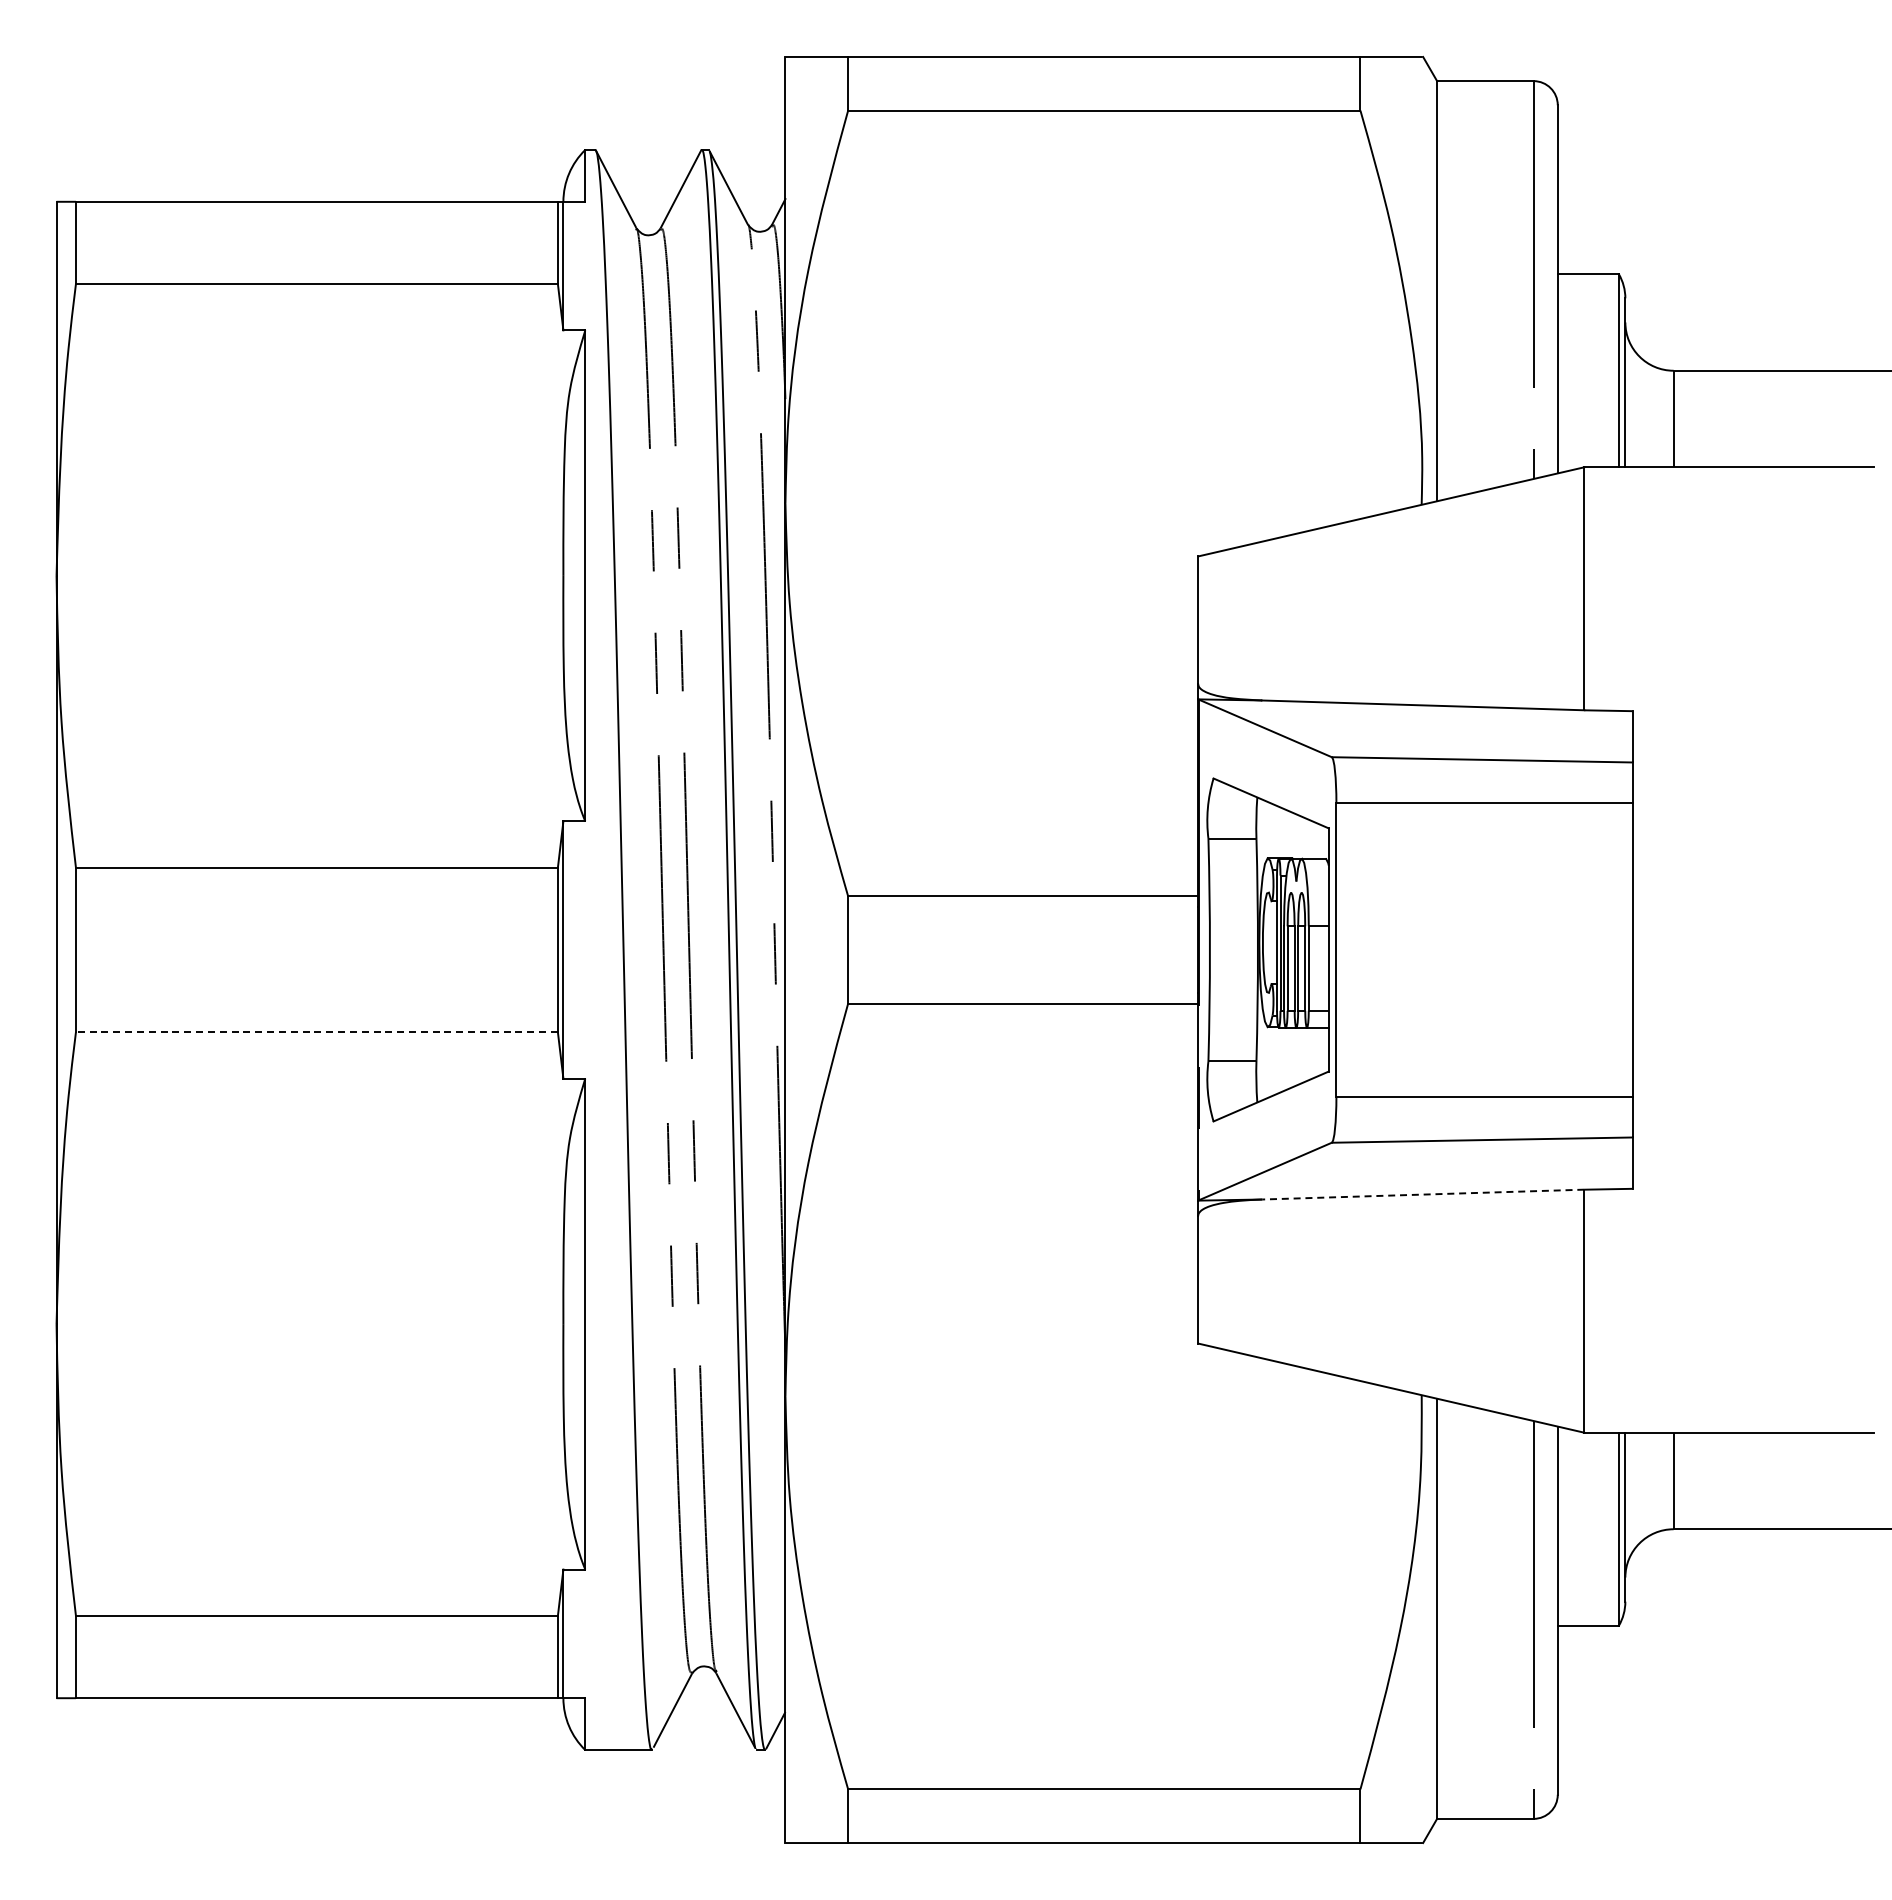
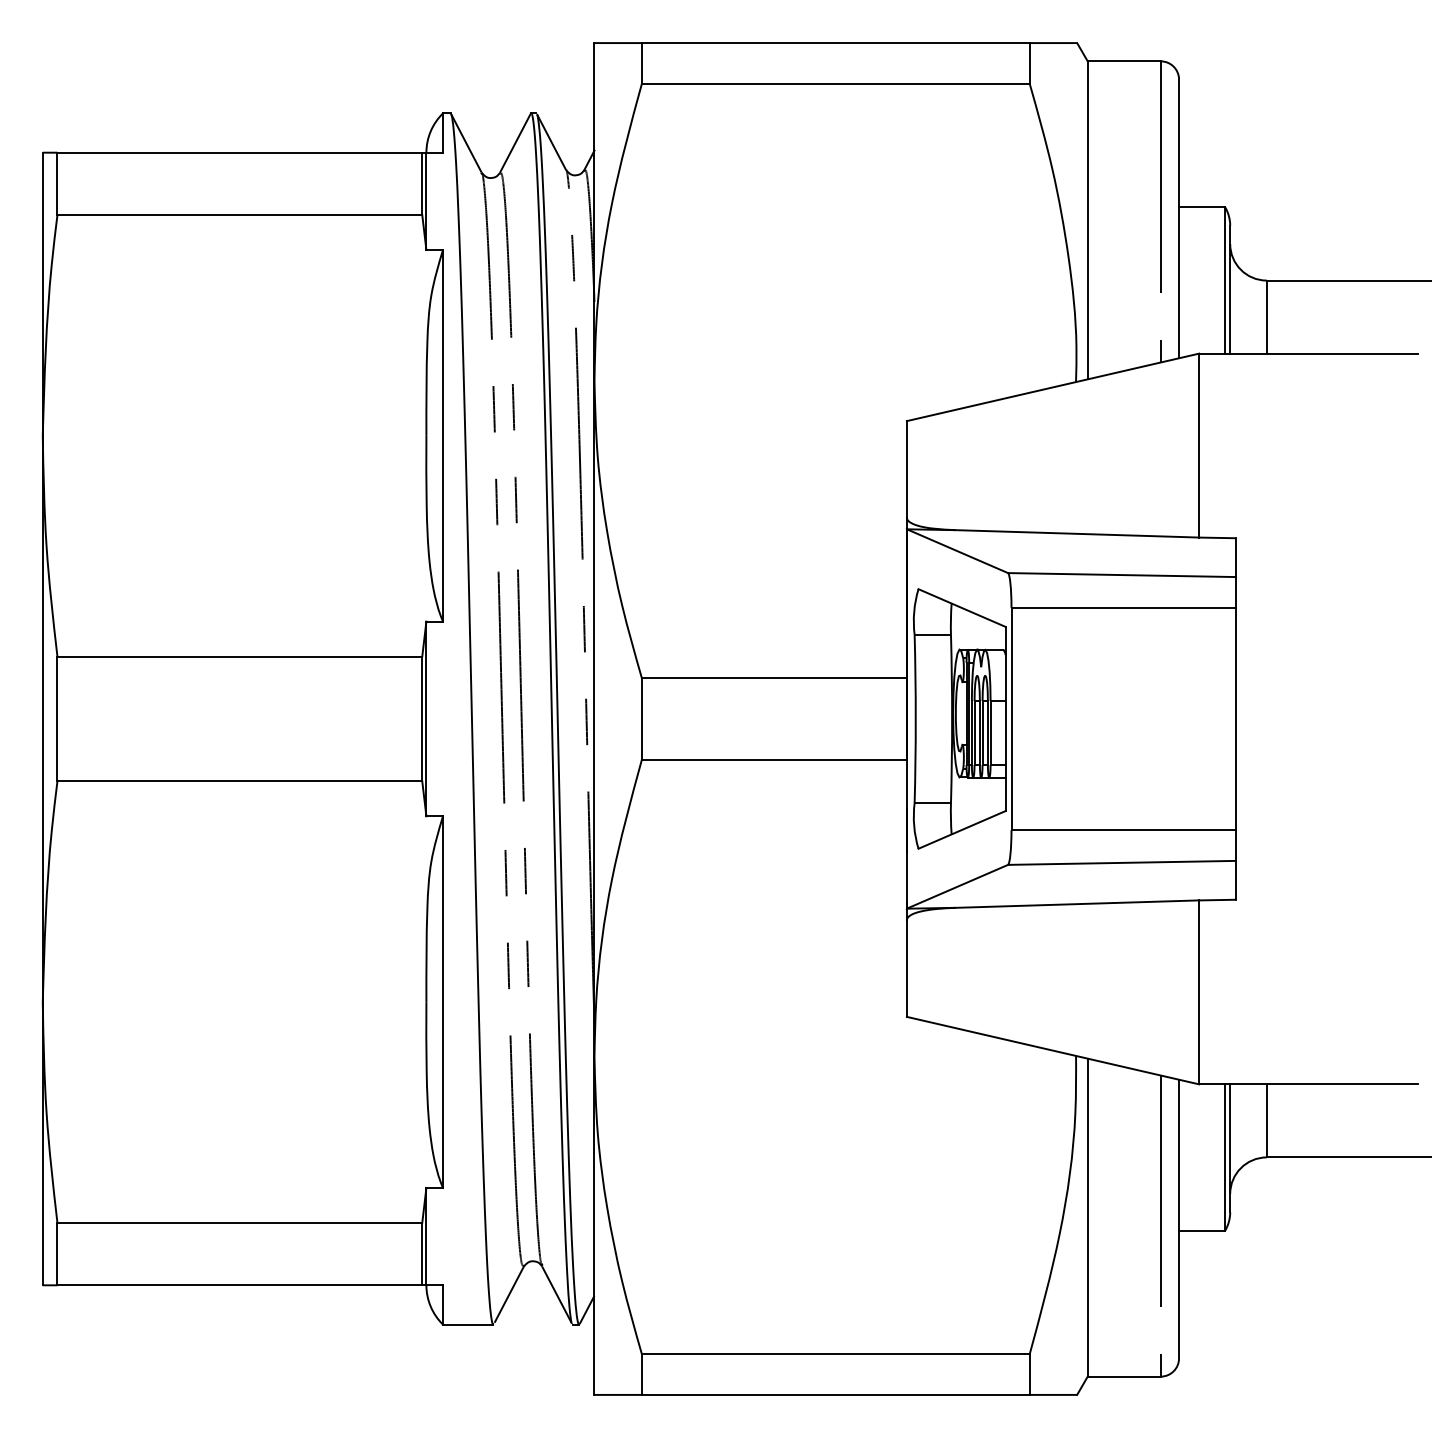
line: (316, 1032) -> (239, 781), dashed -> solid
line: (1422, 1194) -> (1076, 904), dashed -> solid

